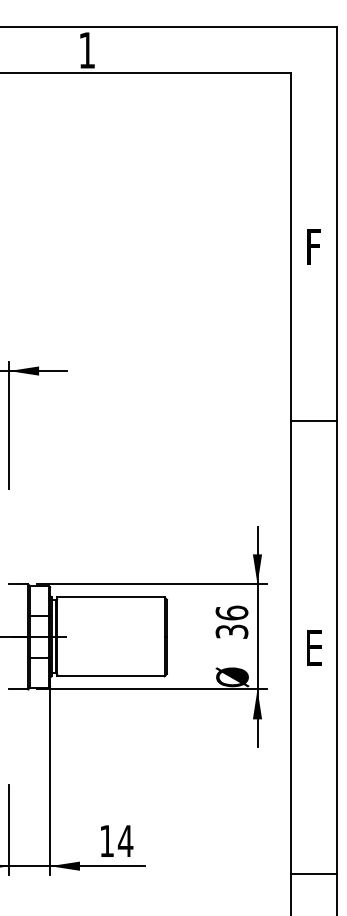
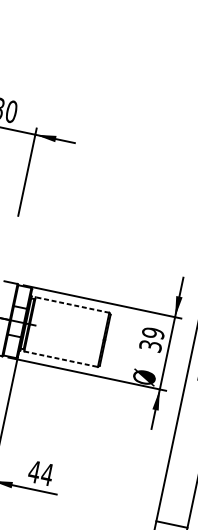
line: (111, 597) -> (72, 305), solid -> dashed
text: (231, 612) -> (153, 332), 36 -> 39
line: (111, 676) -> (61, 359), solid -> dashed
text: (106, 840) -> (34, 471), 14 -> 44

